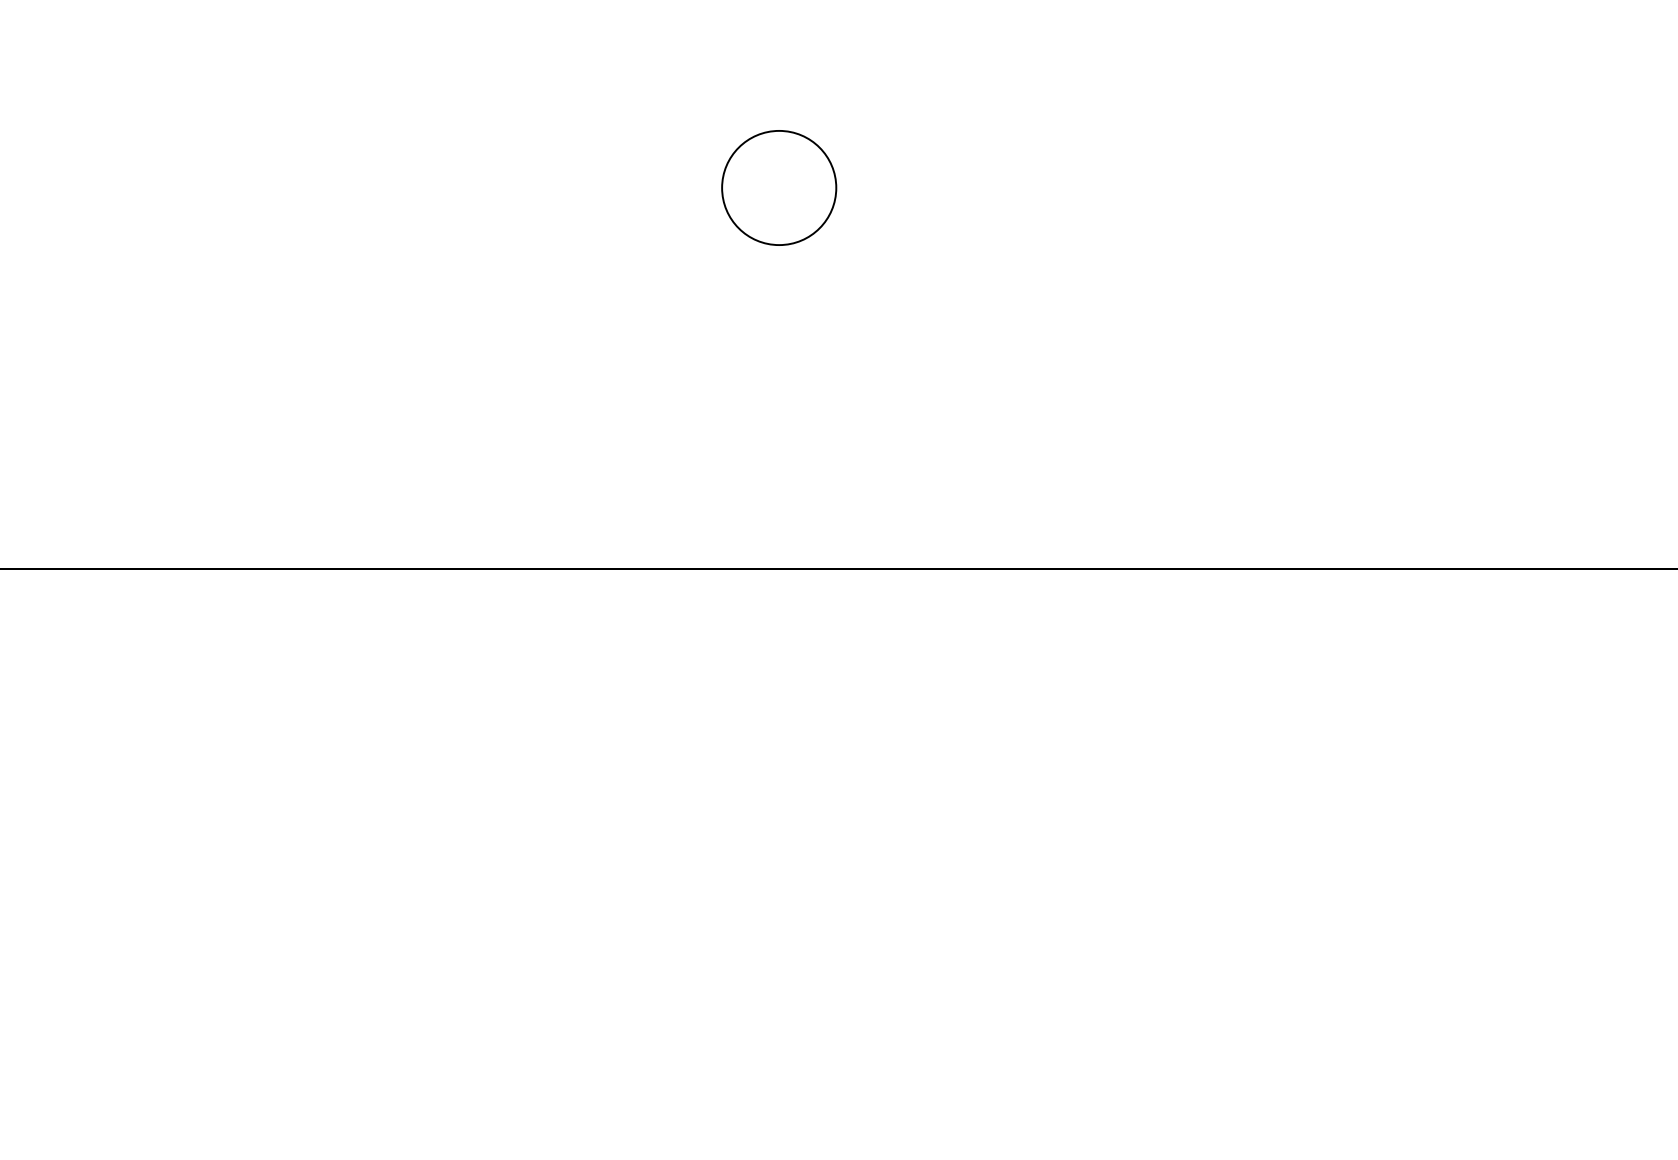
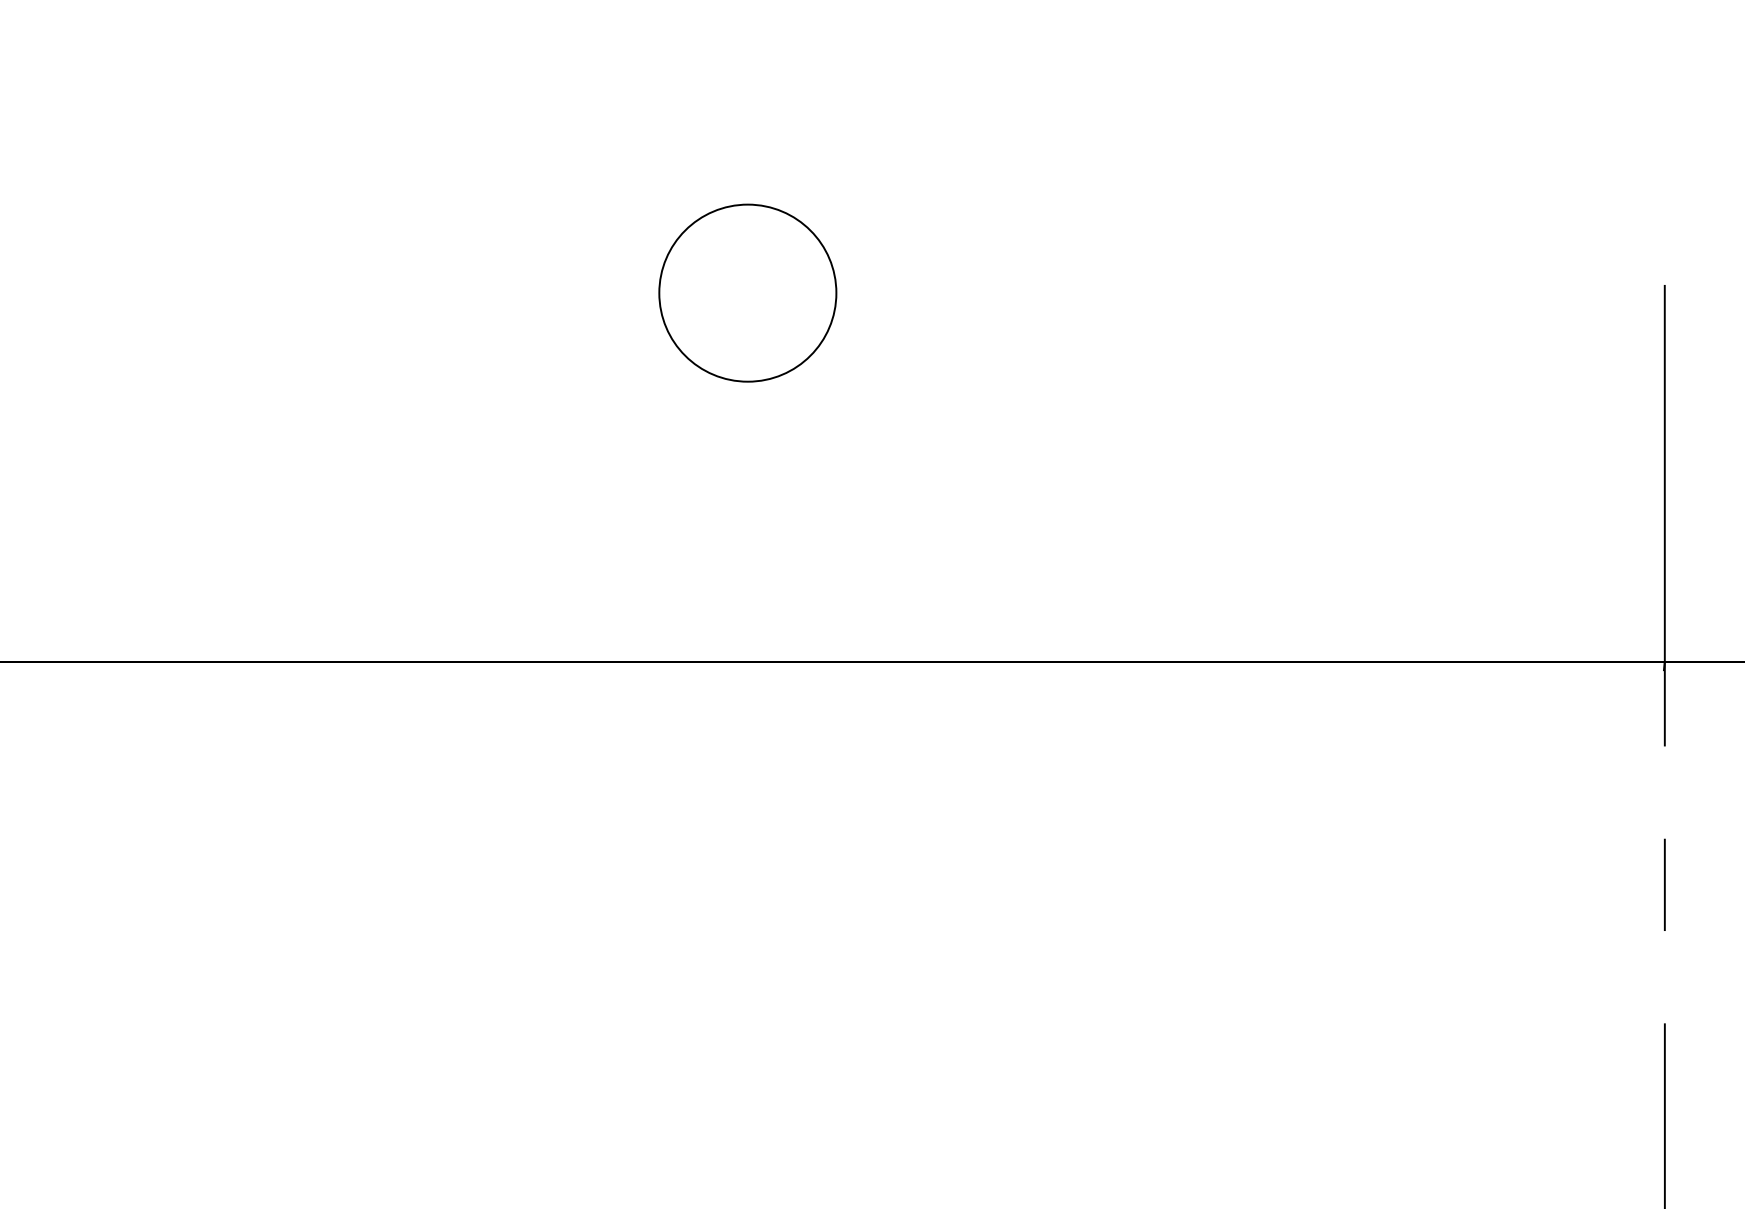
part: (778, 187) -> (747, 292), size x1.6

